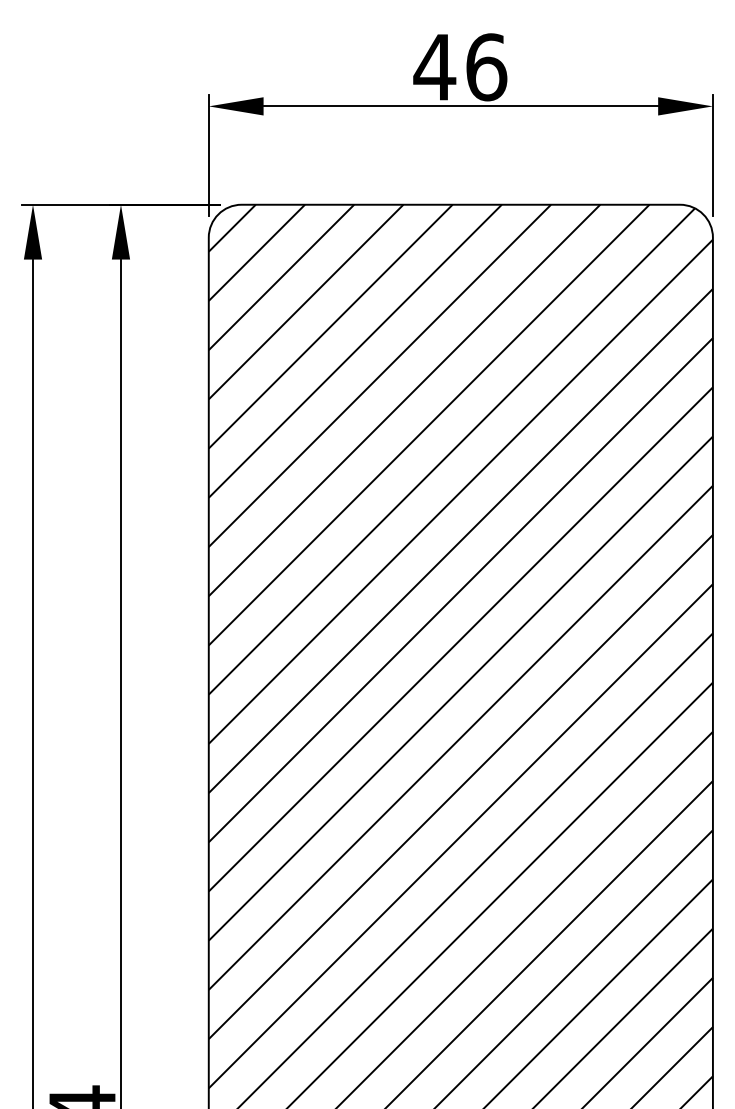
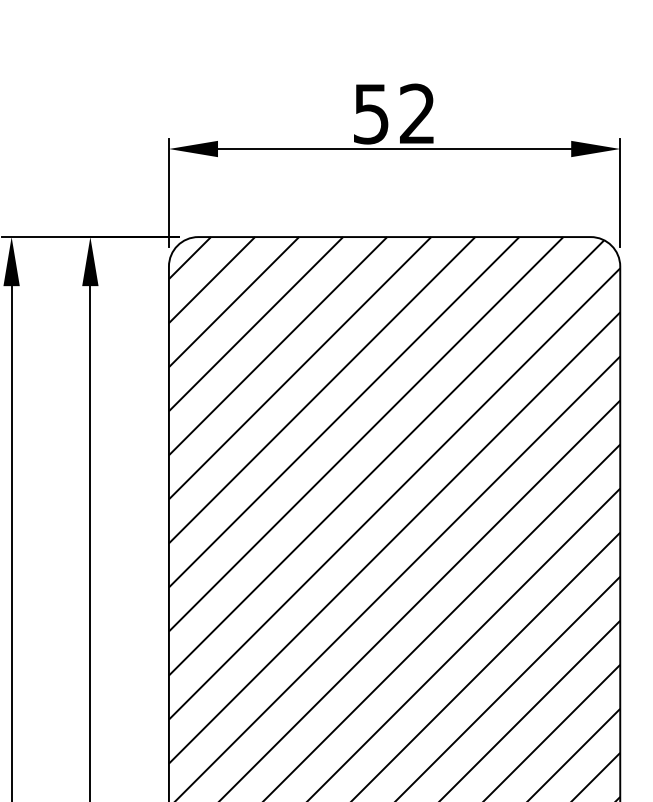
text: (460, 67) -> (394, 114), 46 -> 52

